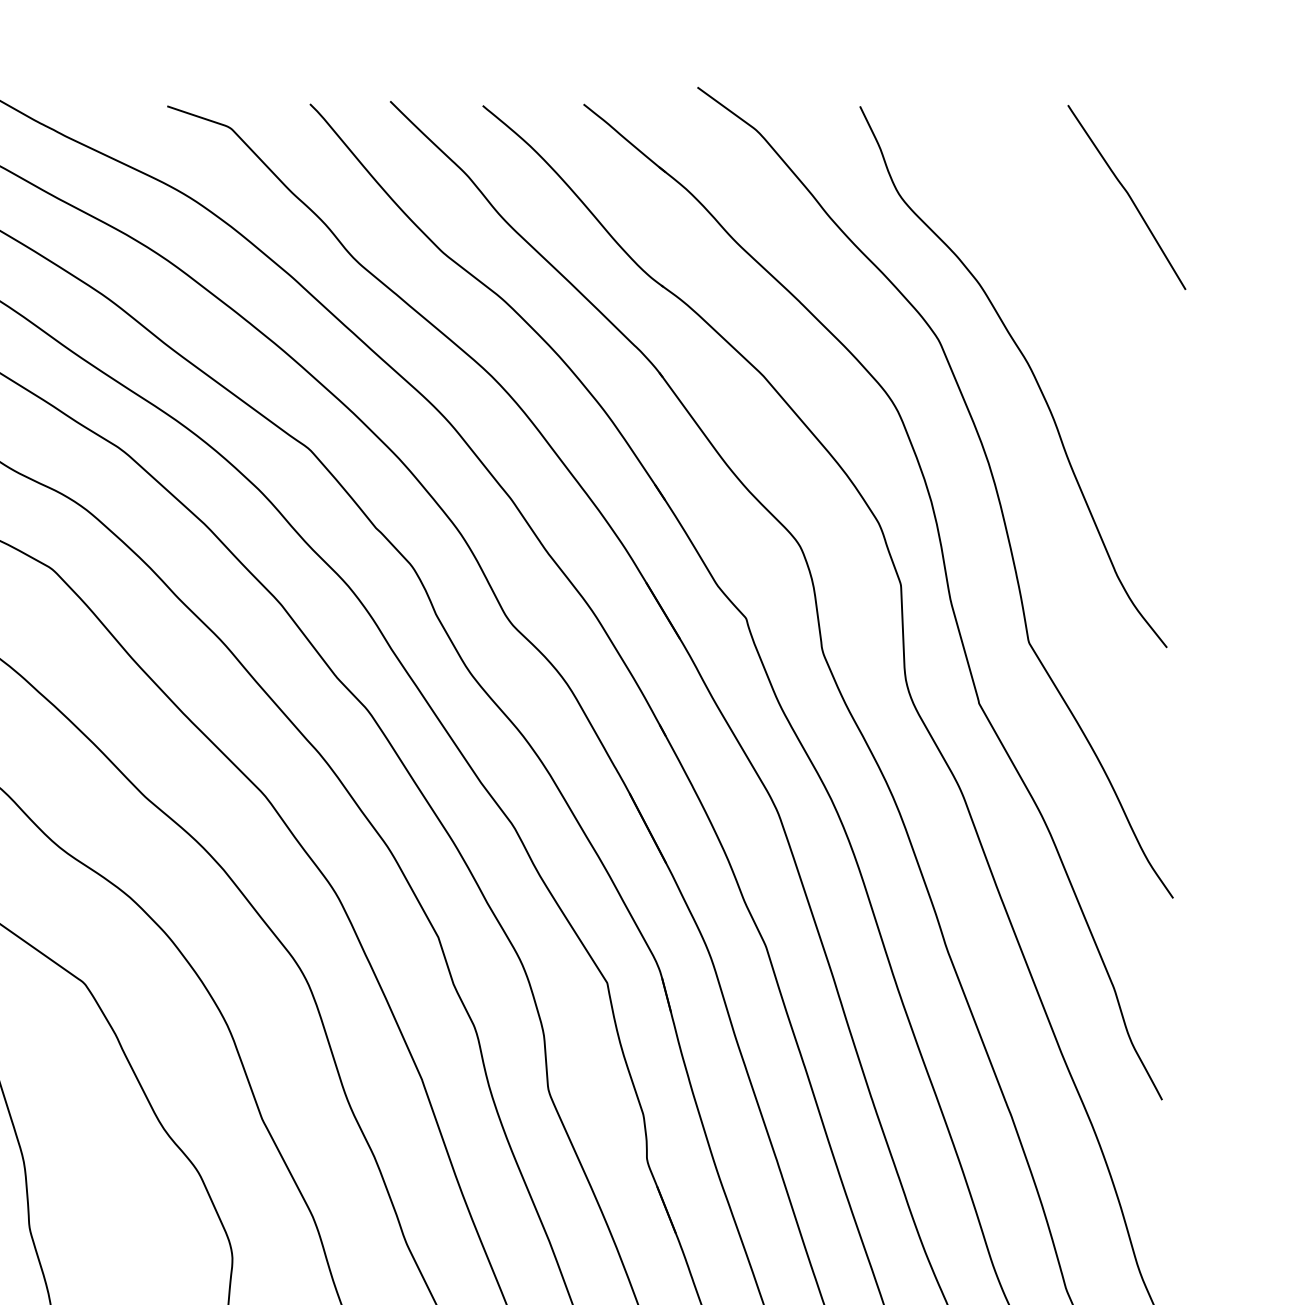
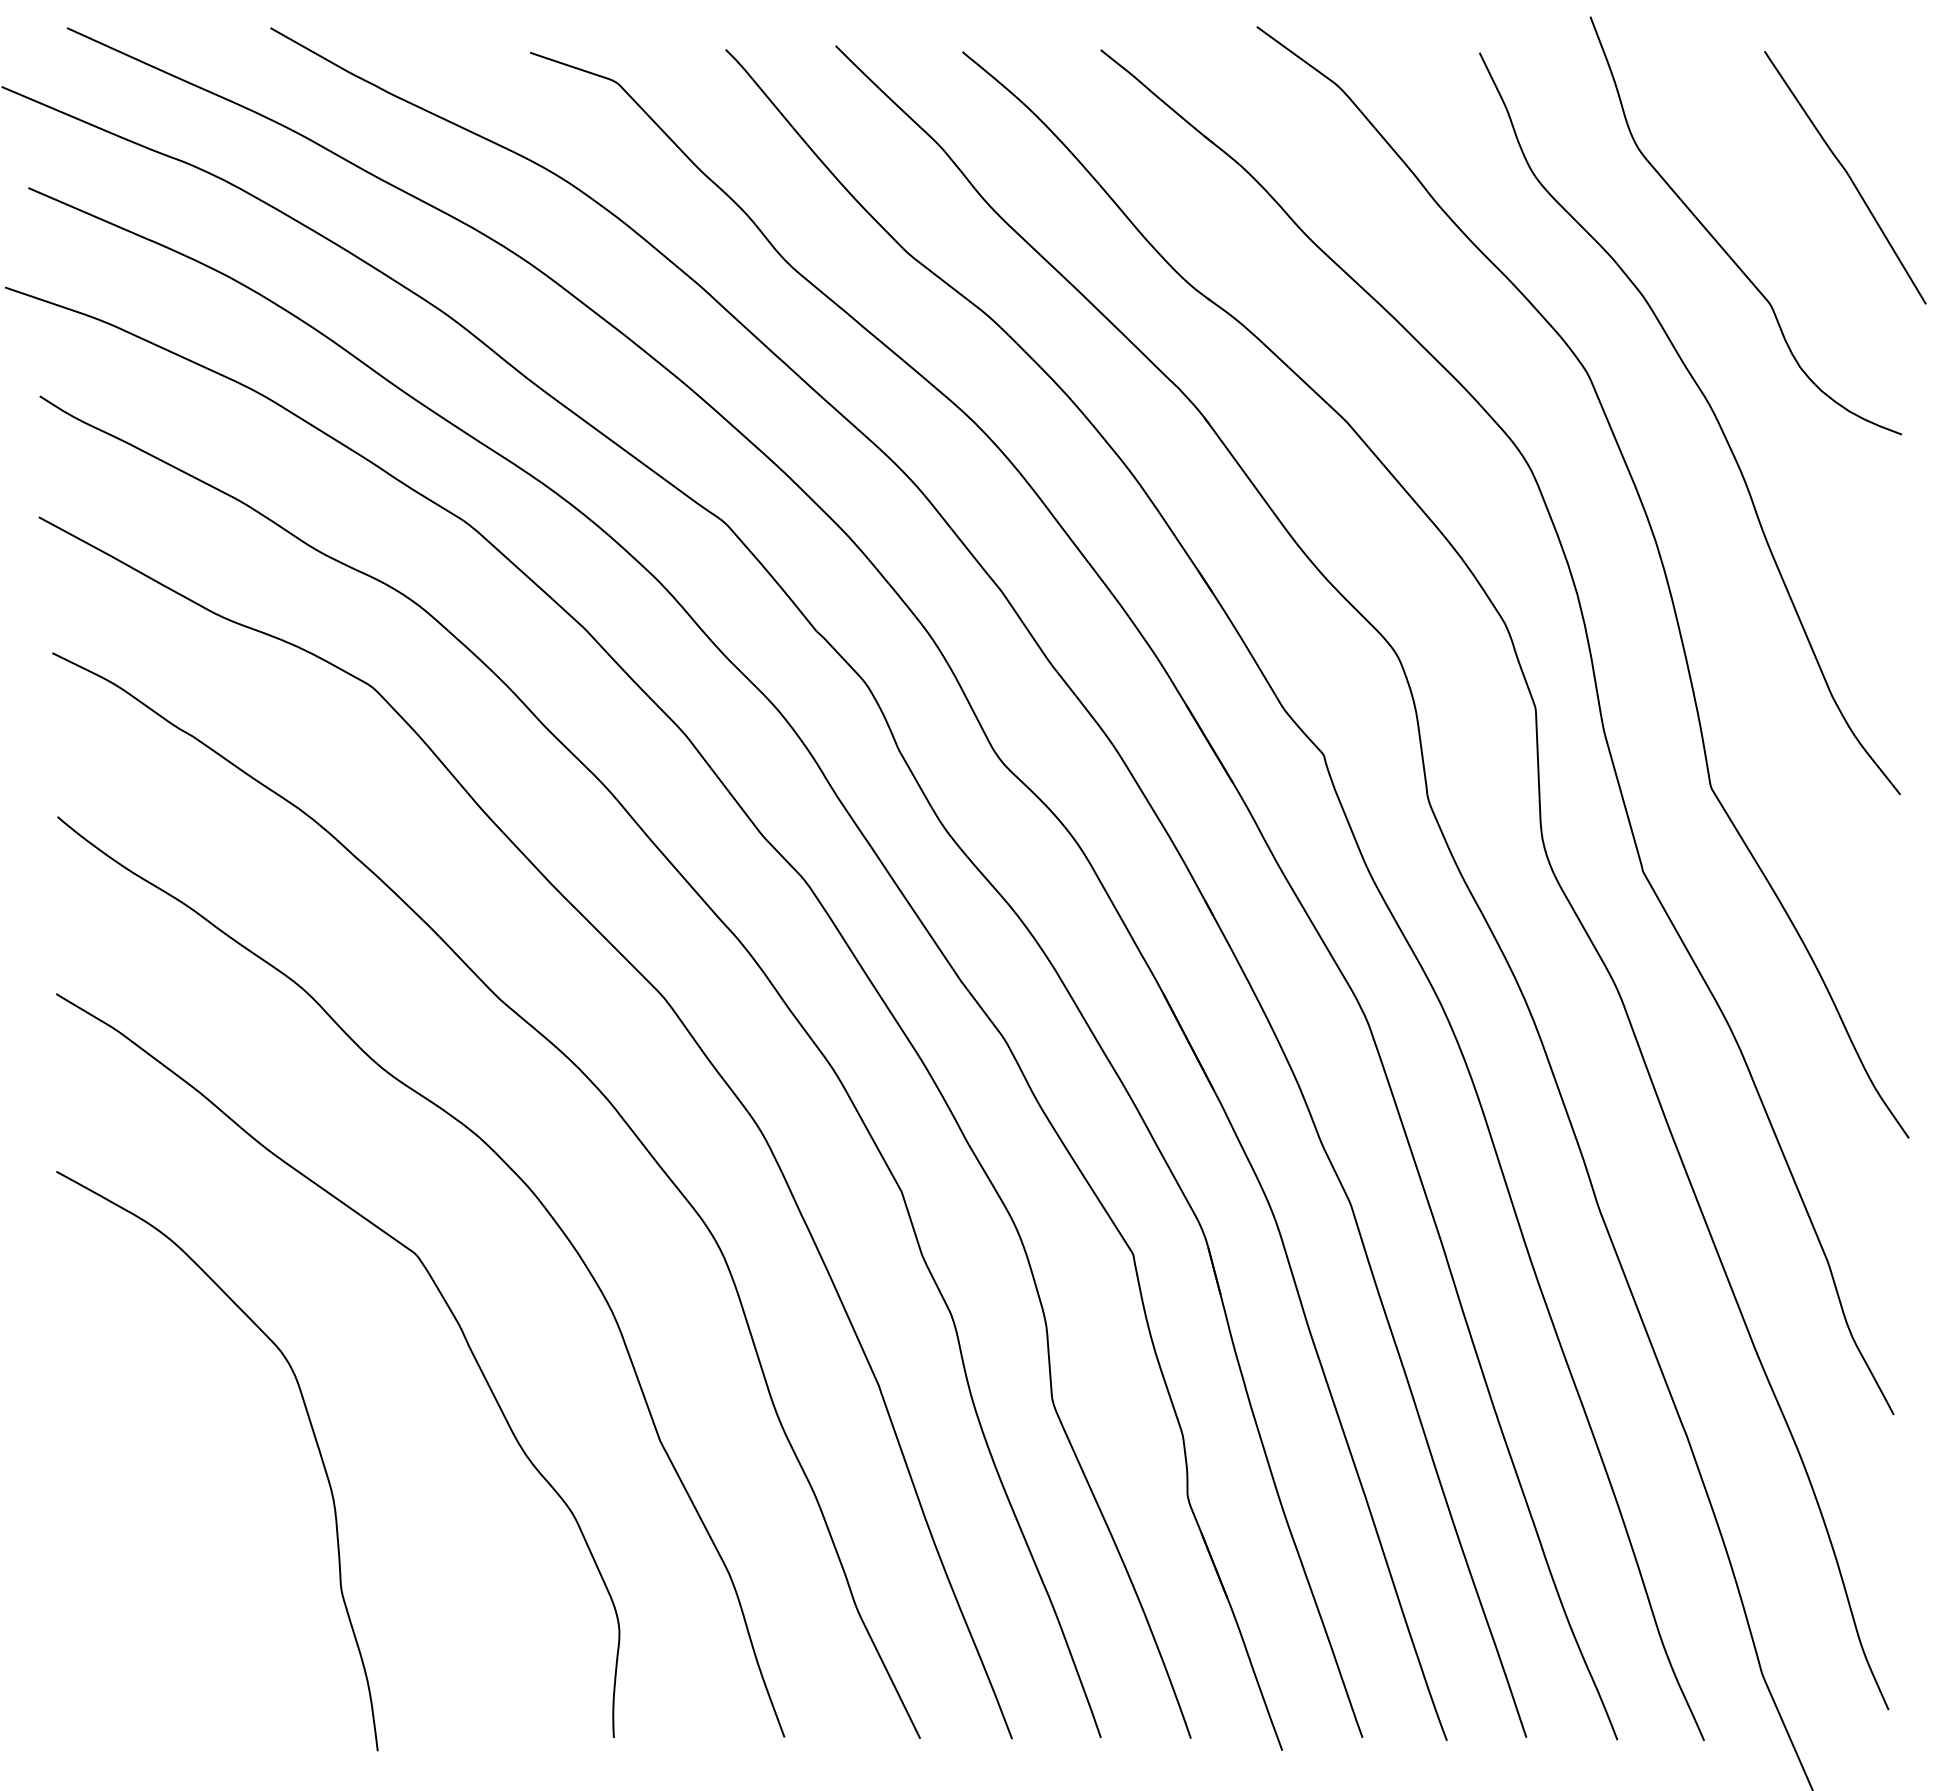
curve: (1037, 247) -> (1722, 246), added

